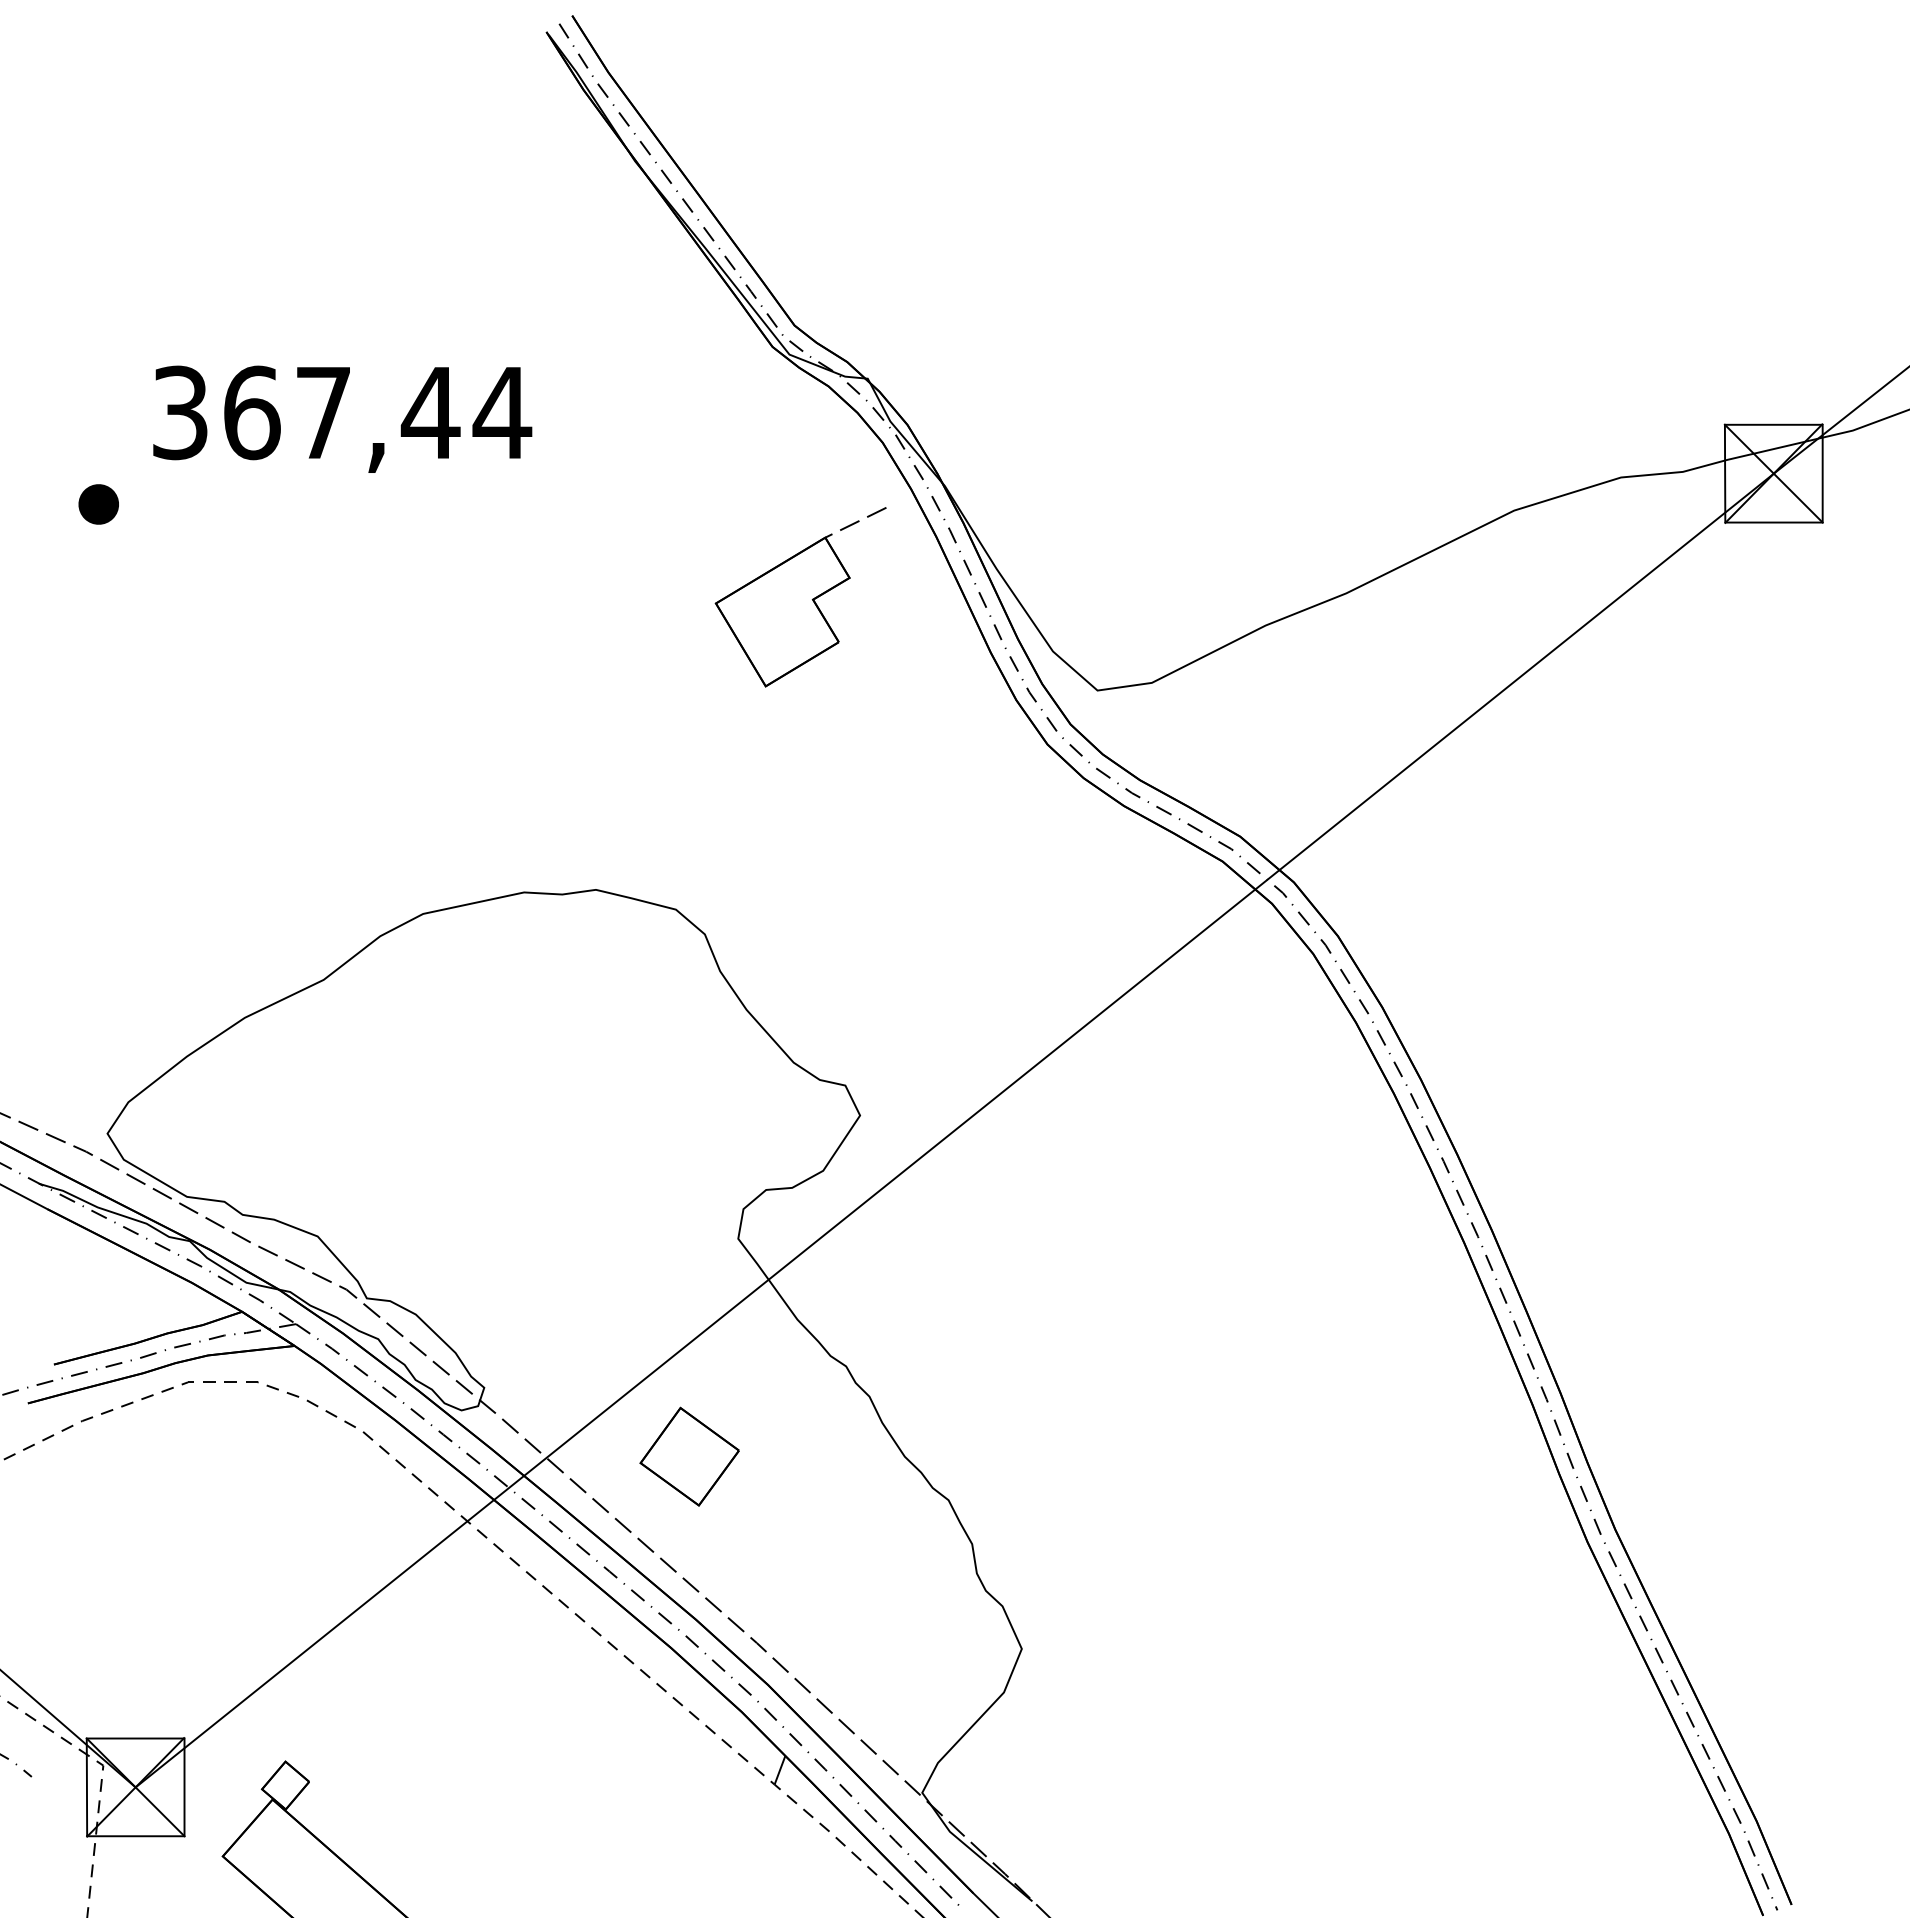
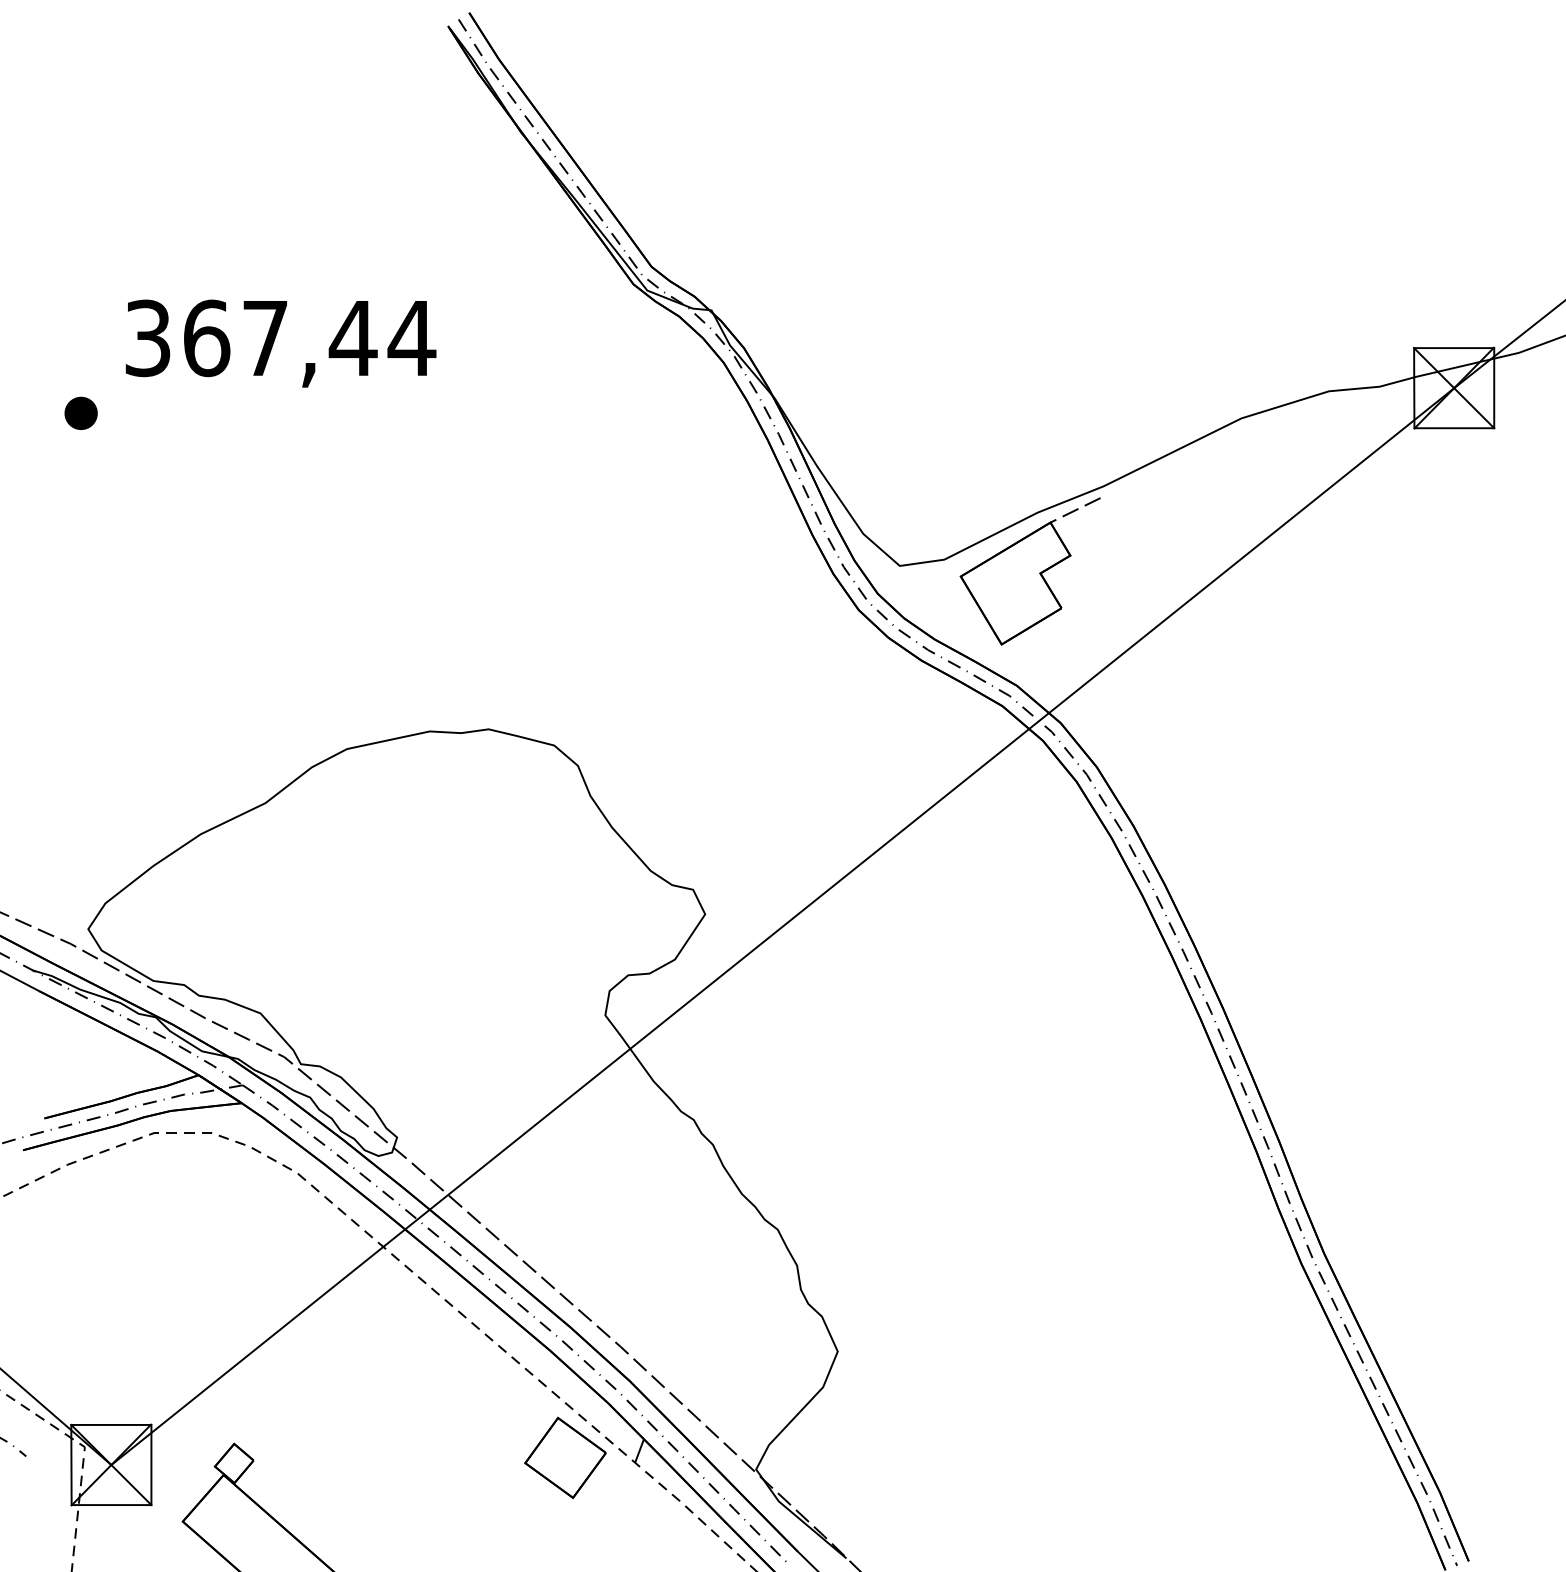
part: (800, 597) -> (1030, 571), moved
part: (689, 1456) -> (565, 1457), moved

